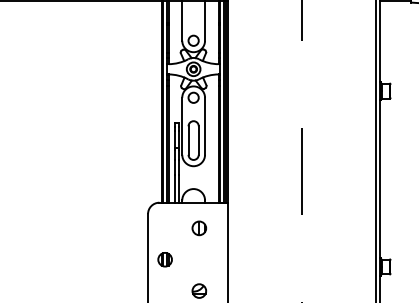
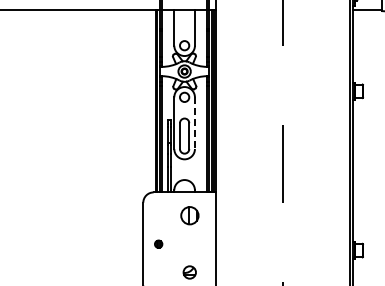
line: (204, 126) -> (194, 123), solid -> dashed
part: (199, 228) -> (189, 215), size x1.4
part: (164, 260) -> (158, 244), size x0.6

